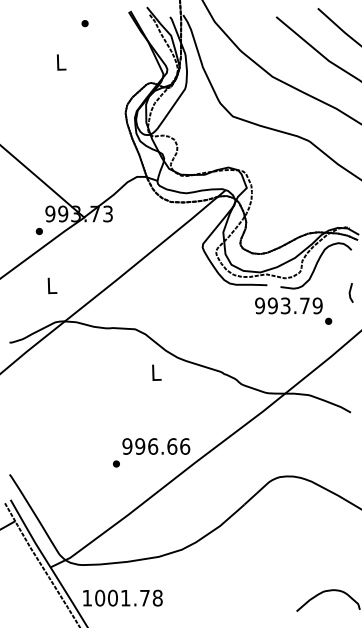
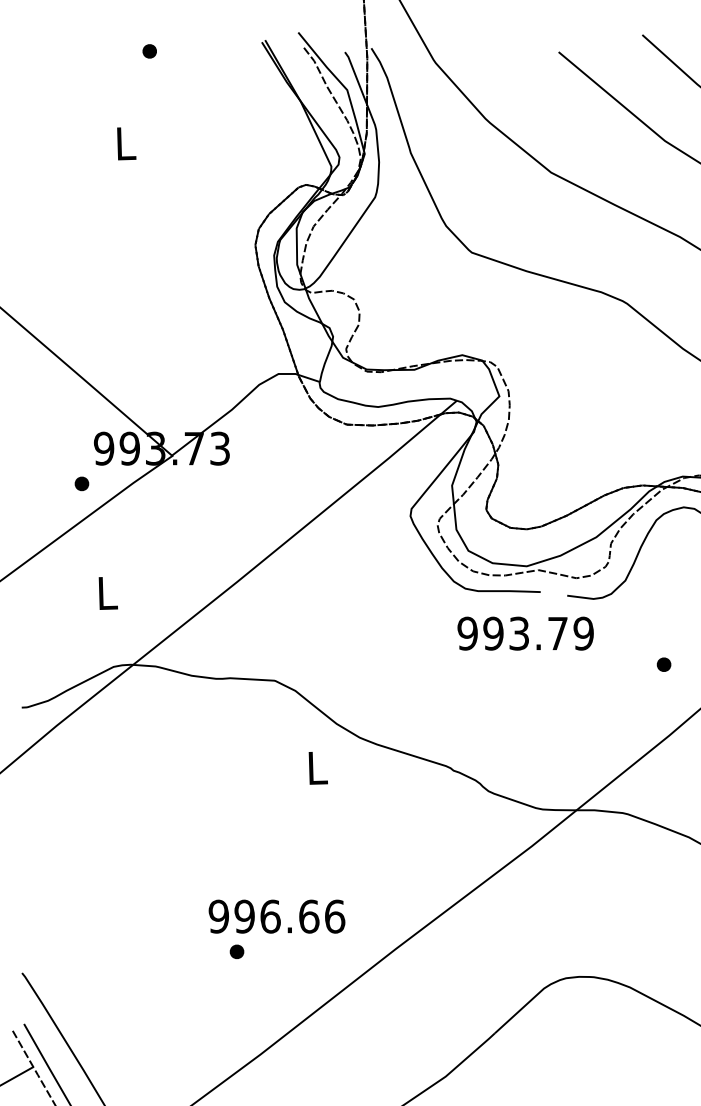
part: (84, 23) -> (148, 51), moved
text: (288, 305) -> (524, 632), moved
text: (156, 446) -> (277, 916), moved

